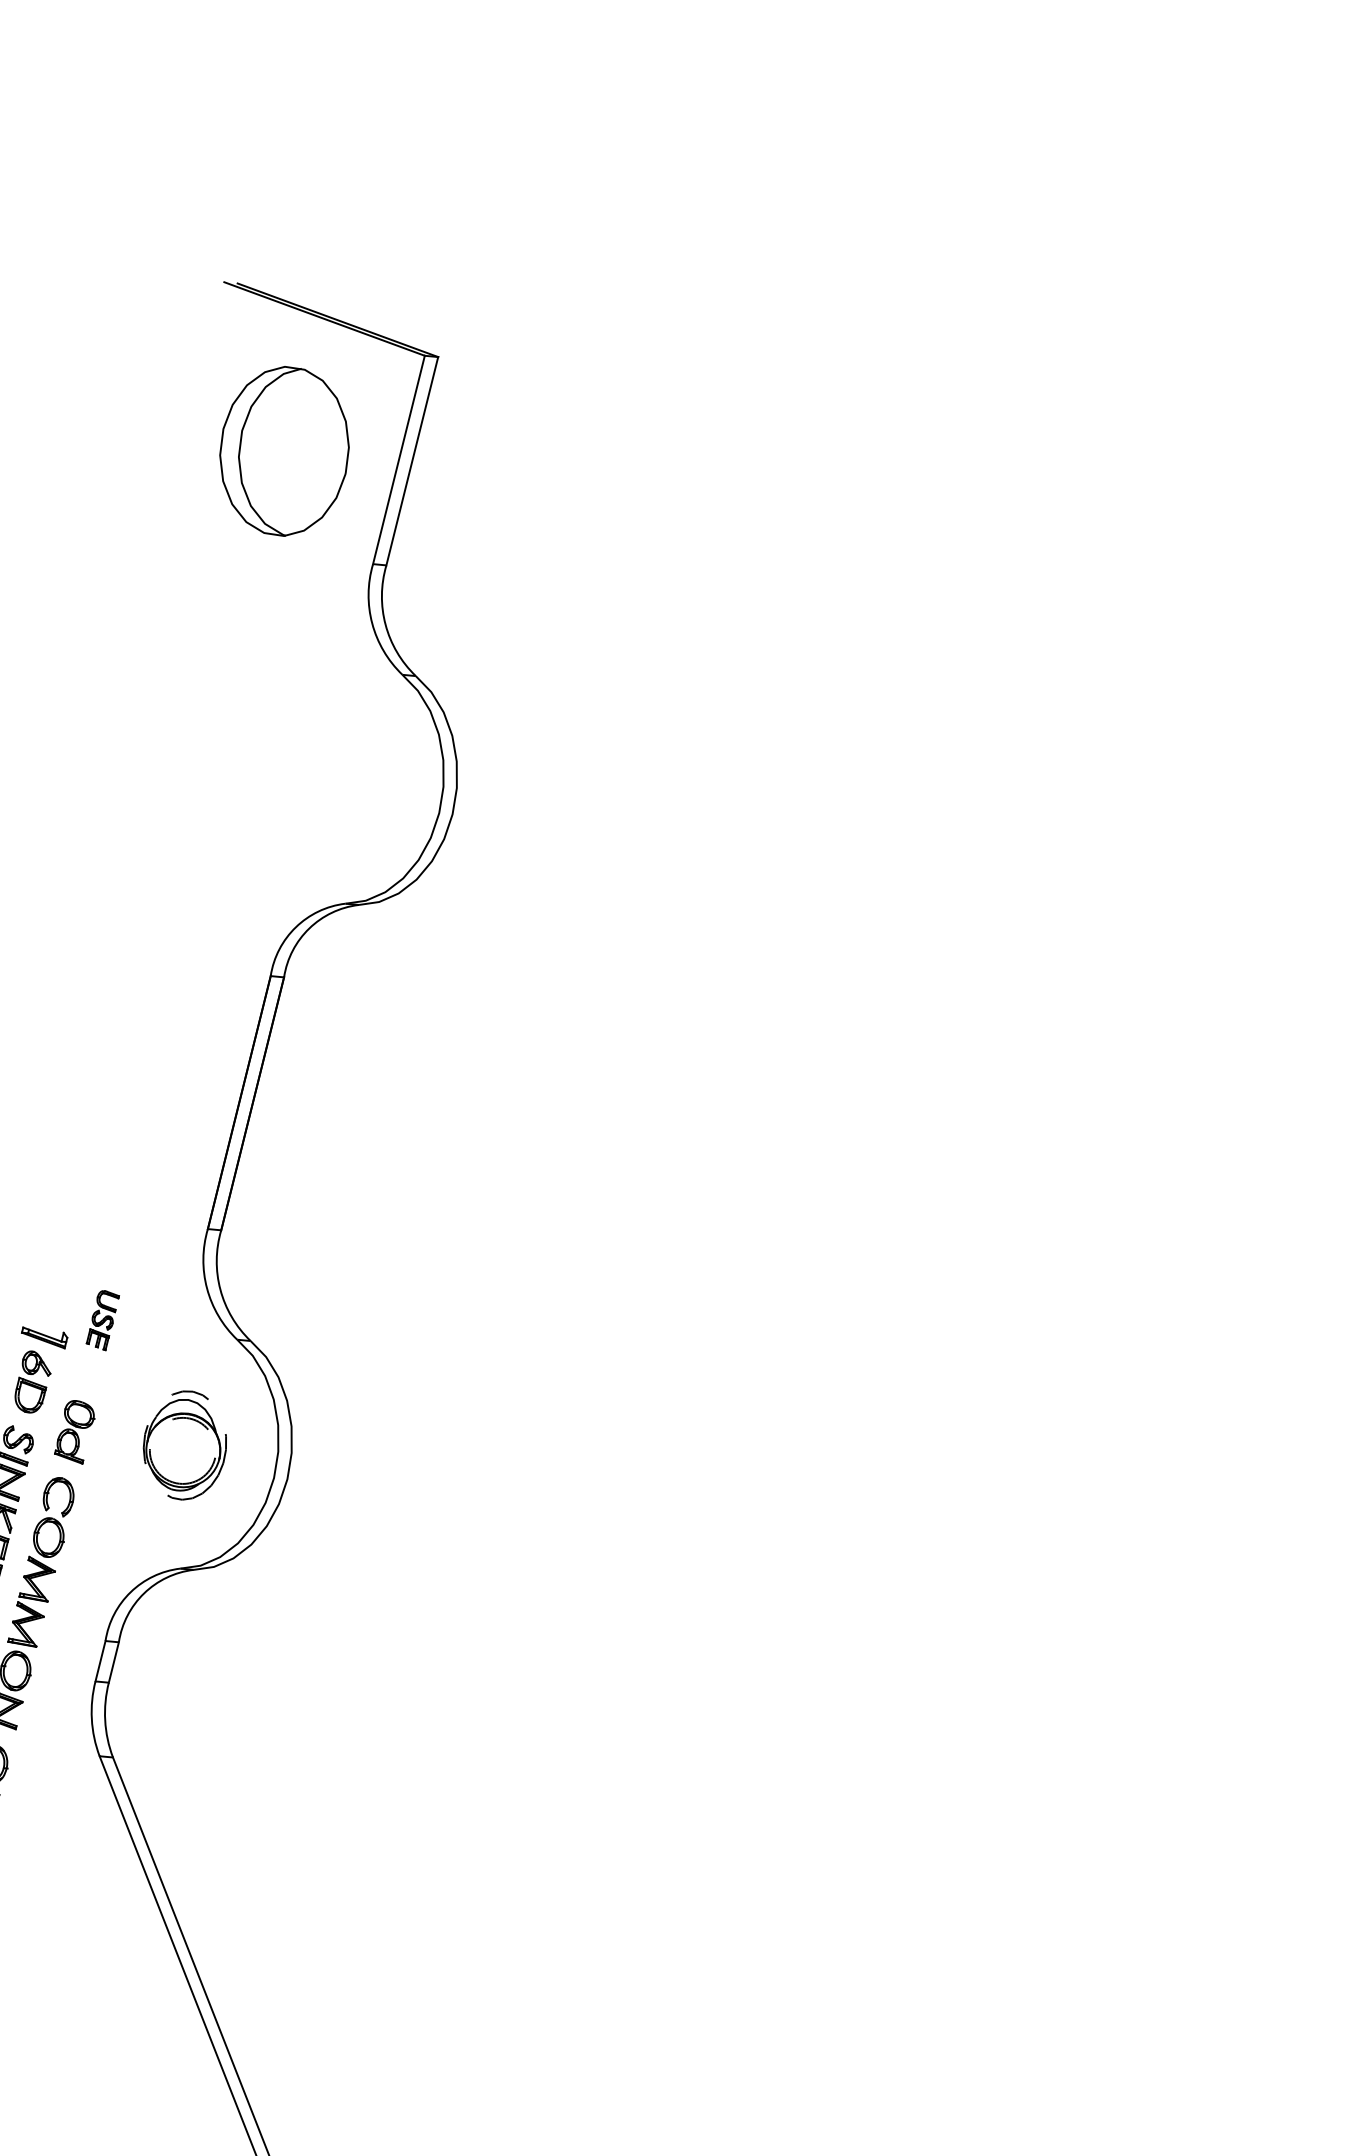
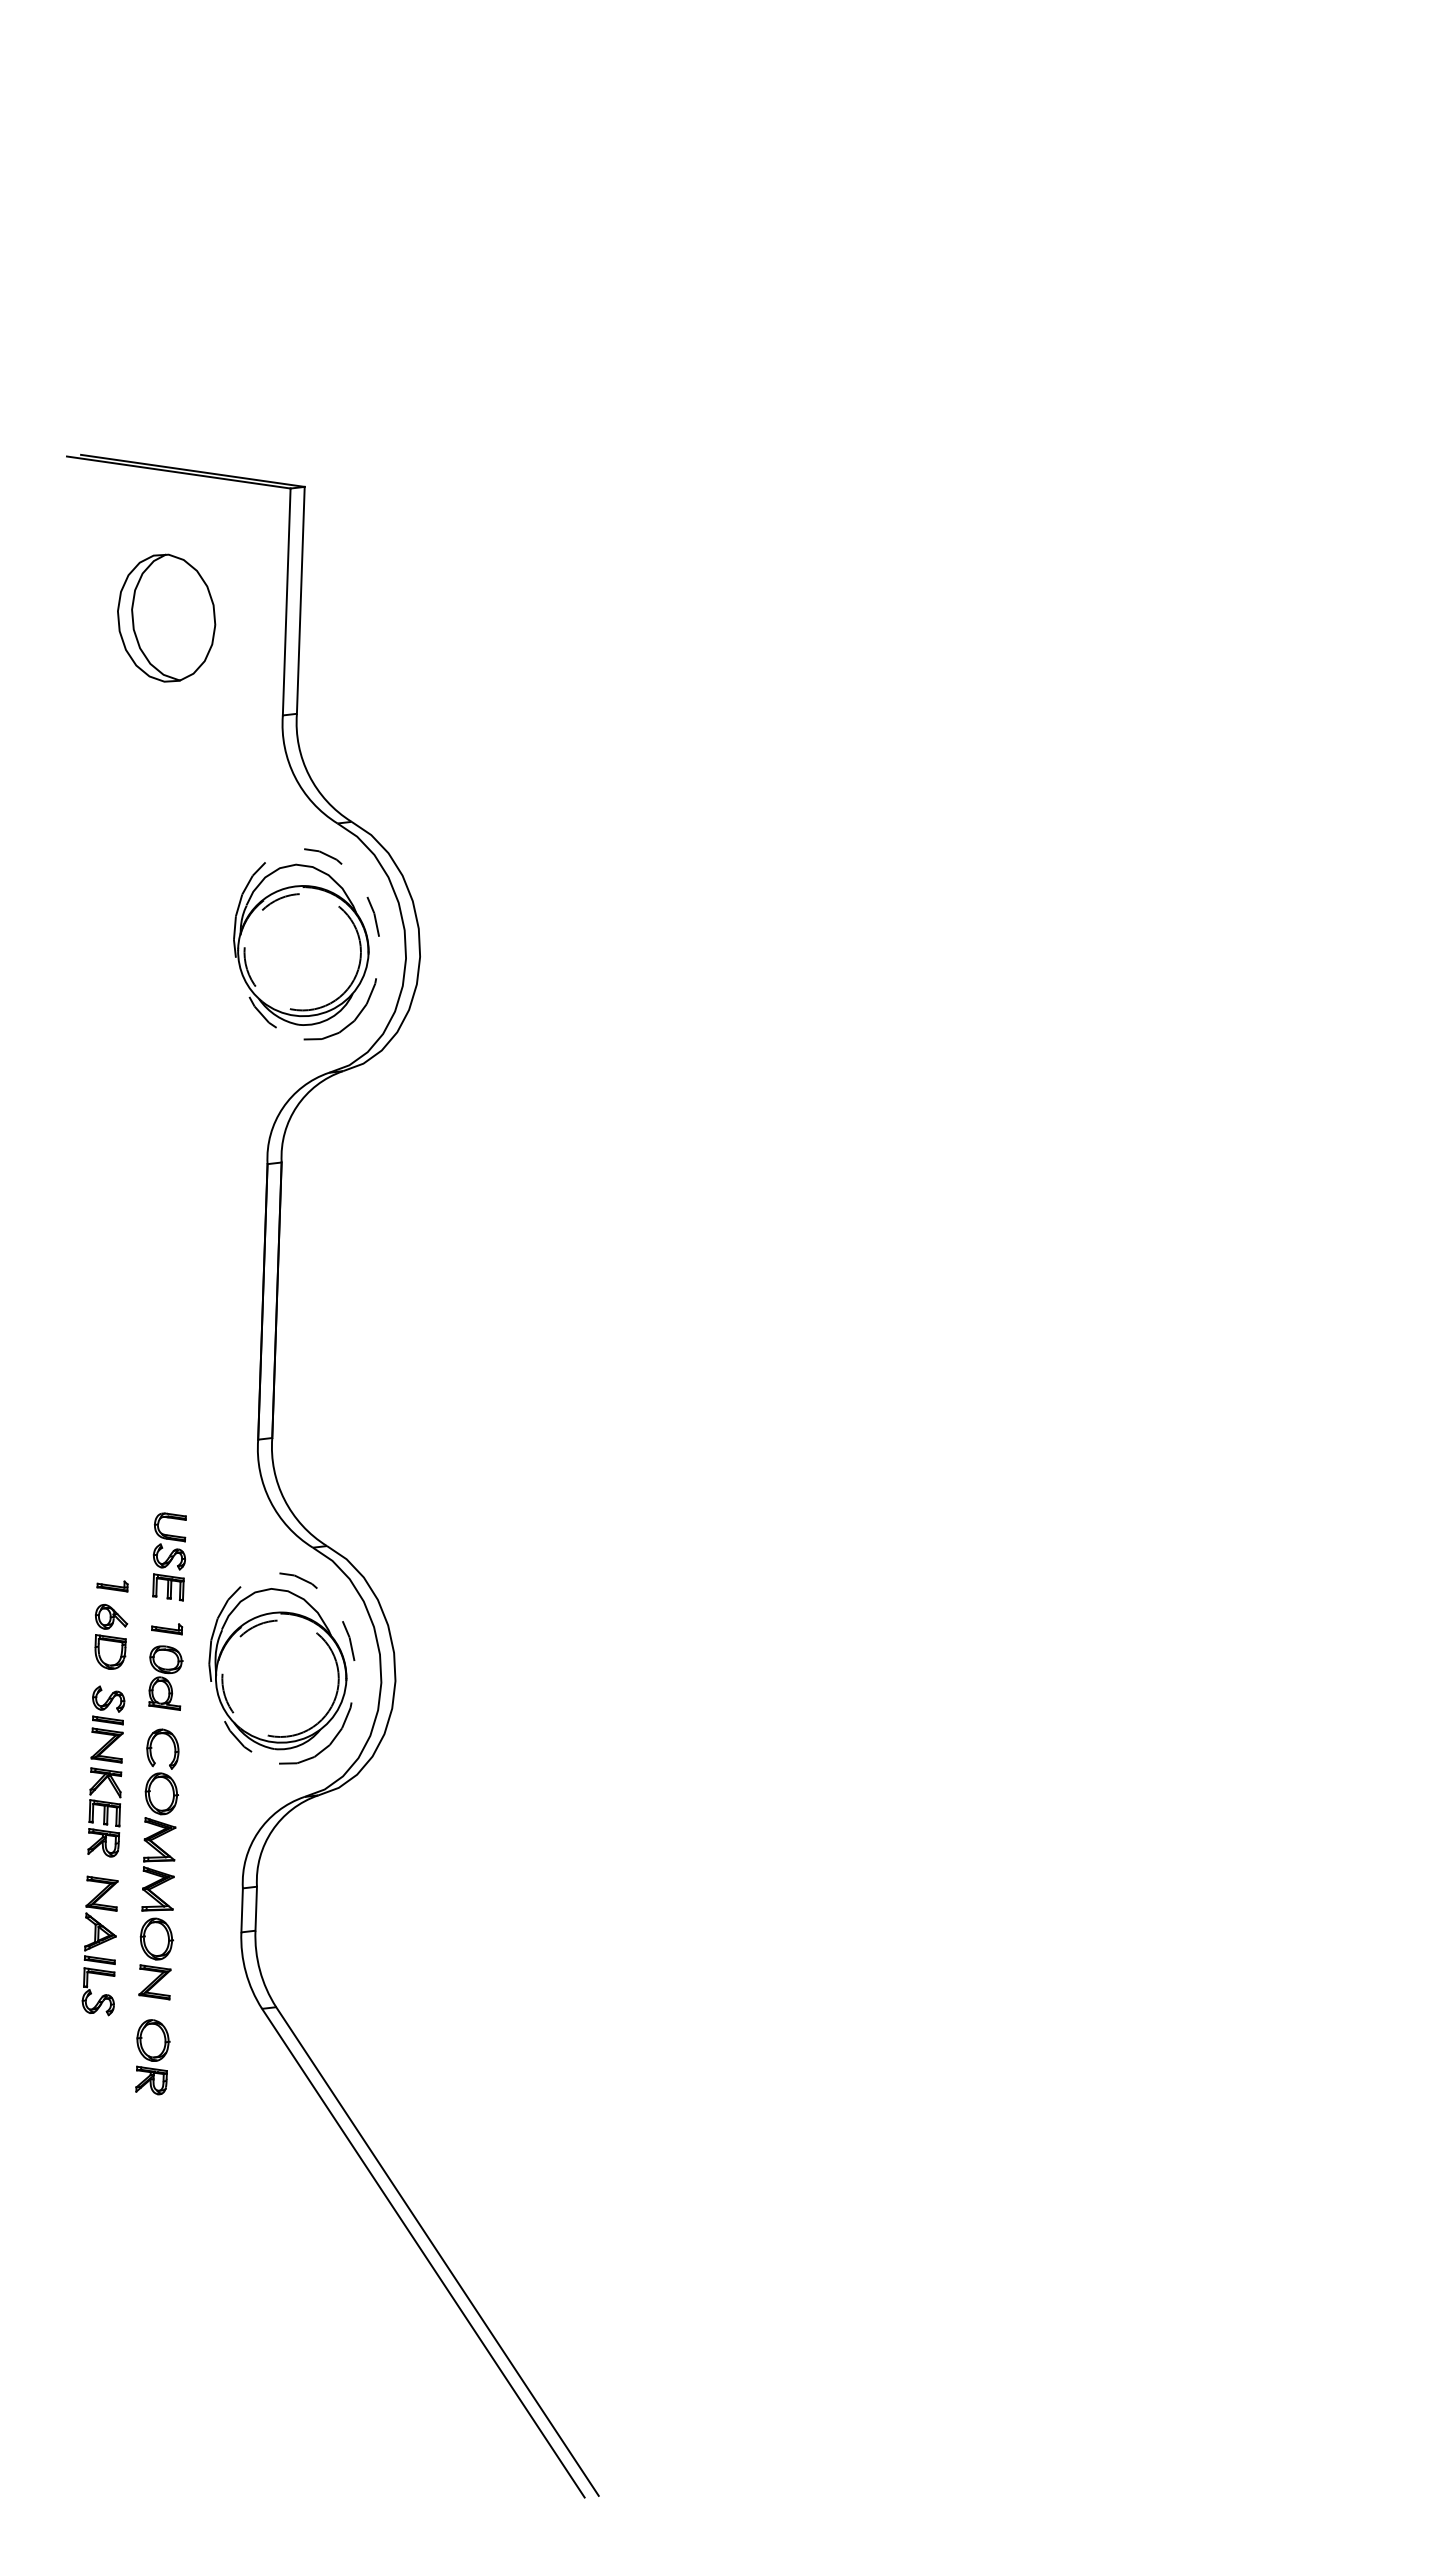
part: (284, 450) -> (166, 617), size x0.71
part: (349, 780) -> (306, 944), added
part: (102, 1319) -> (169, 1556), size x1.43
part: (44, 1336) -> (112, 1586), size x0.62
part: (86, 1386) -> (167, 1629), added
part: (184, 1445) -> (281, 1668), size x1.67

